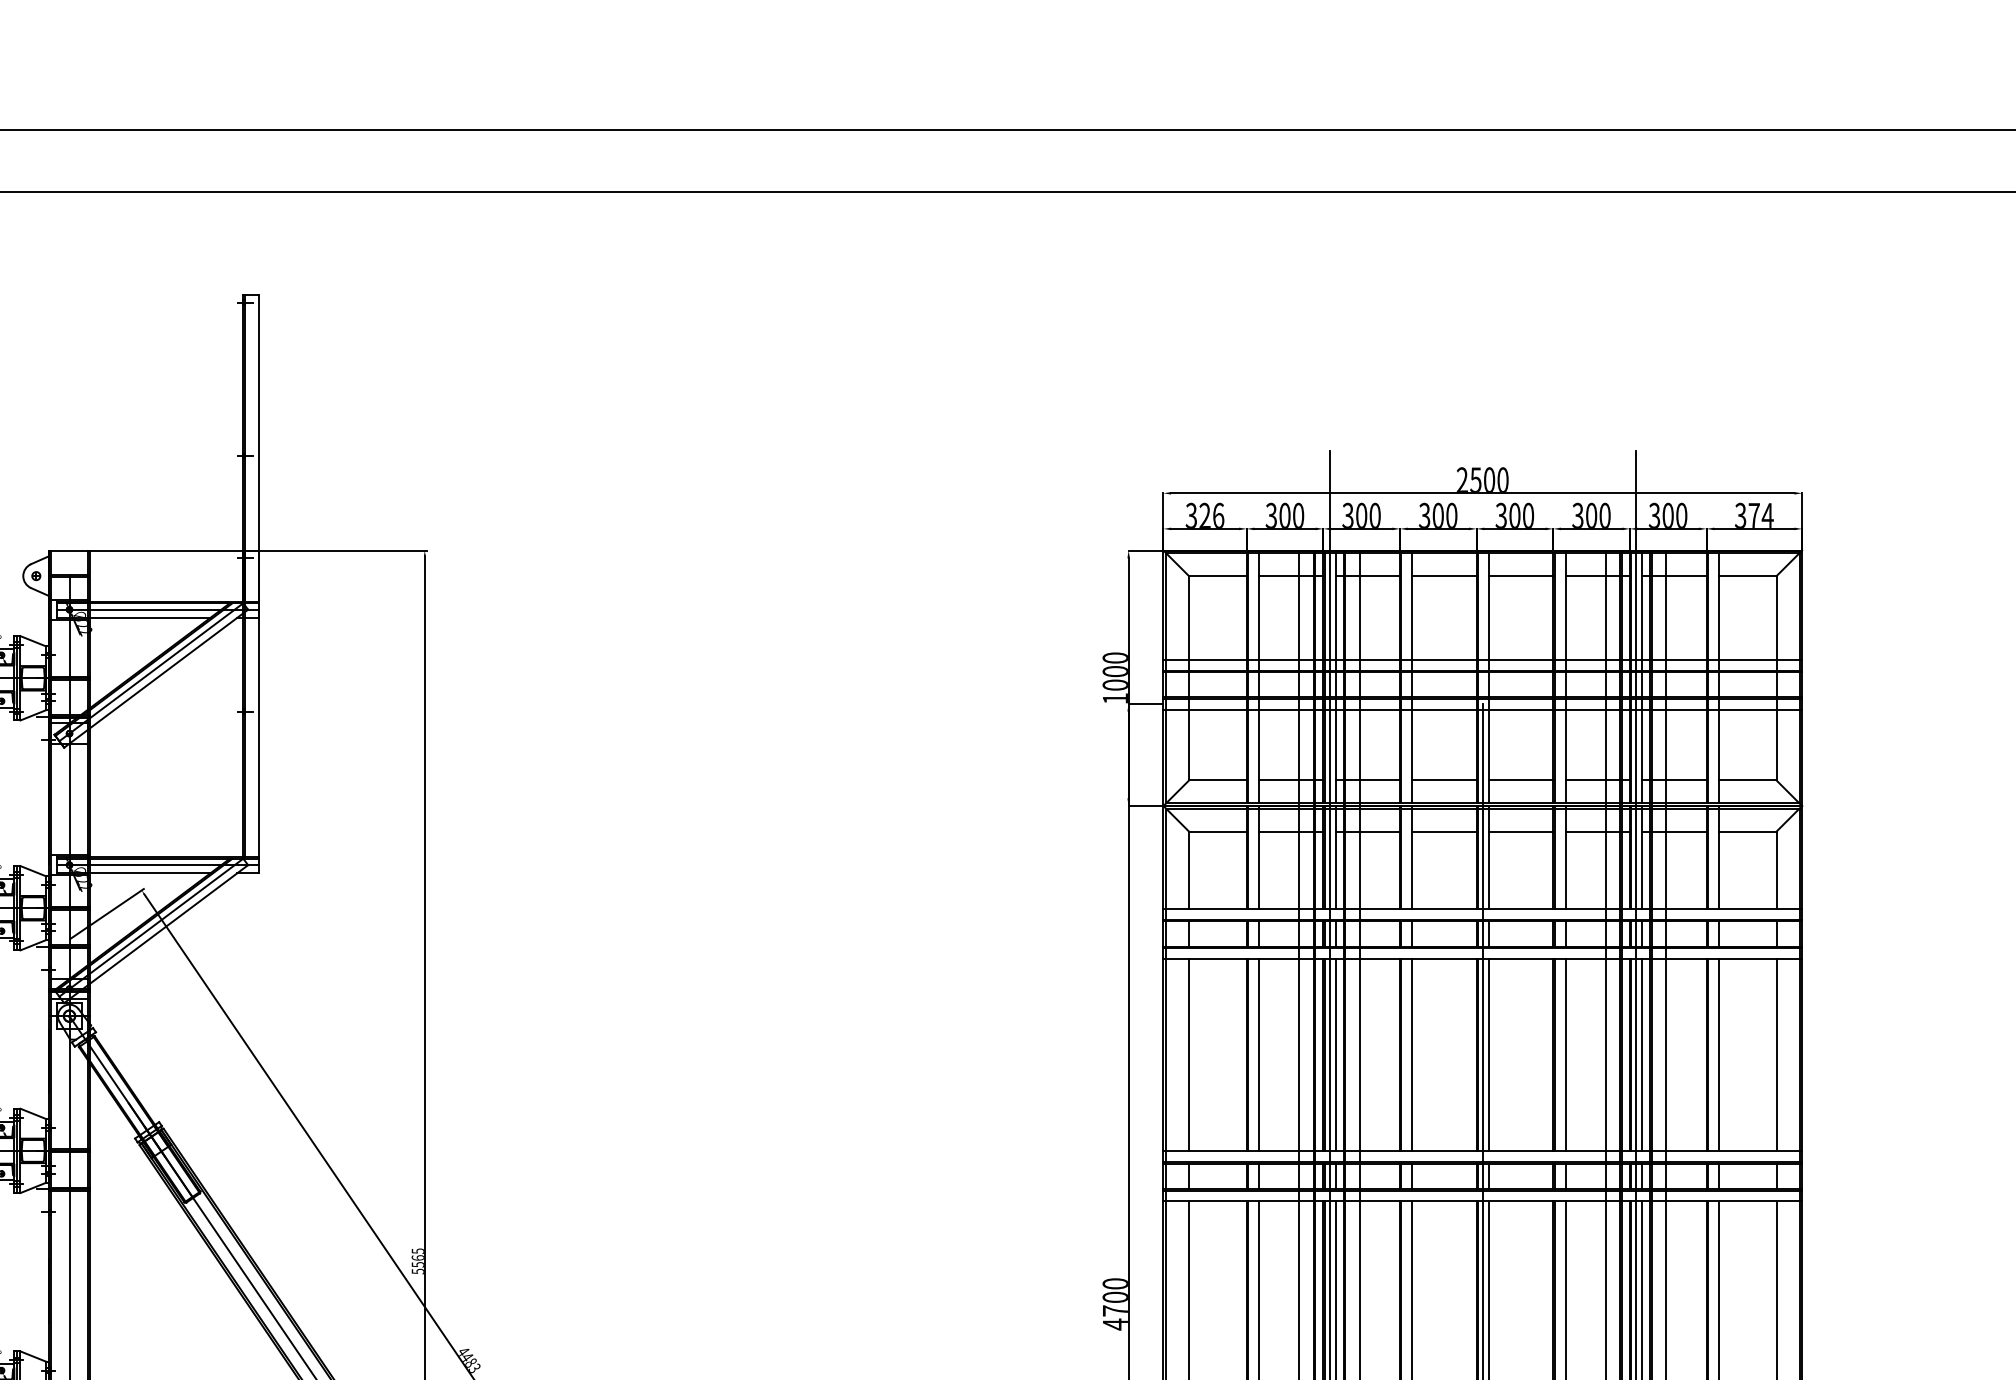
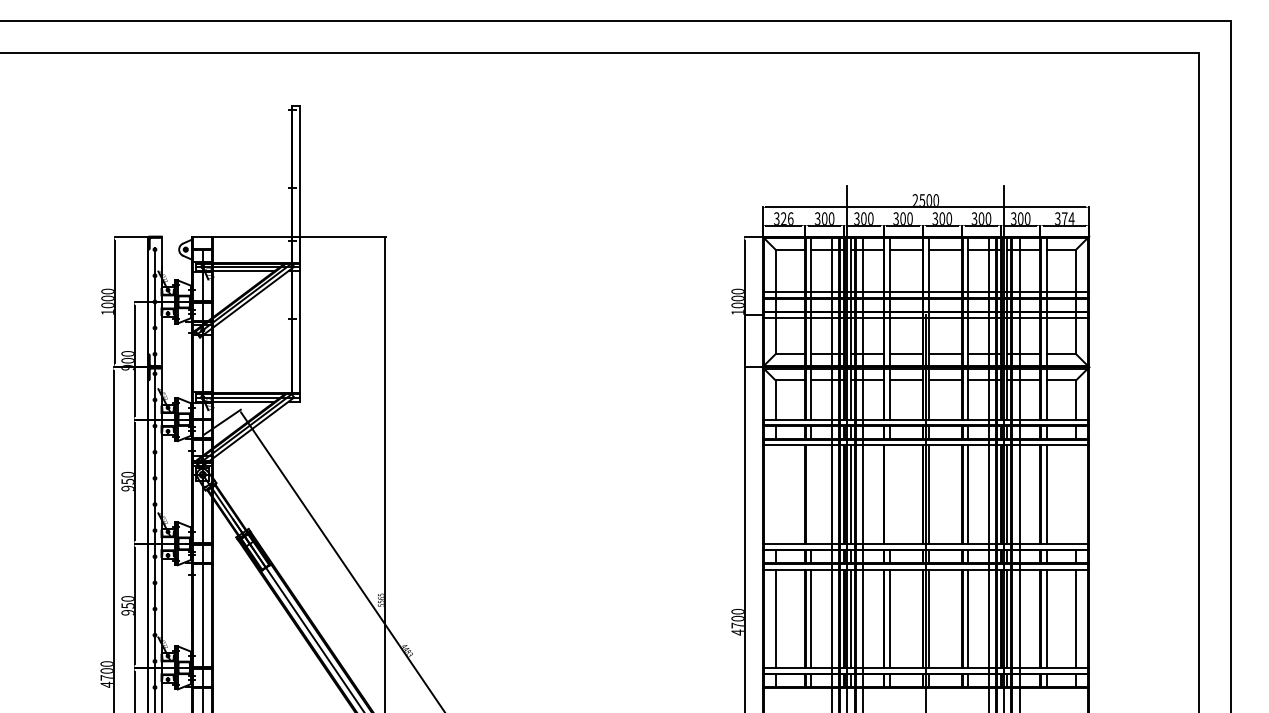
line: (1188, 1054) -> (775, 494), removed
line: (1259, 1054) -> (811, 494), removed
line: (1411, 1054) -> (889, 494), removed
line: (1777, 1054) -> (1076, 494), removed

